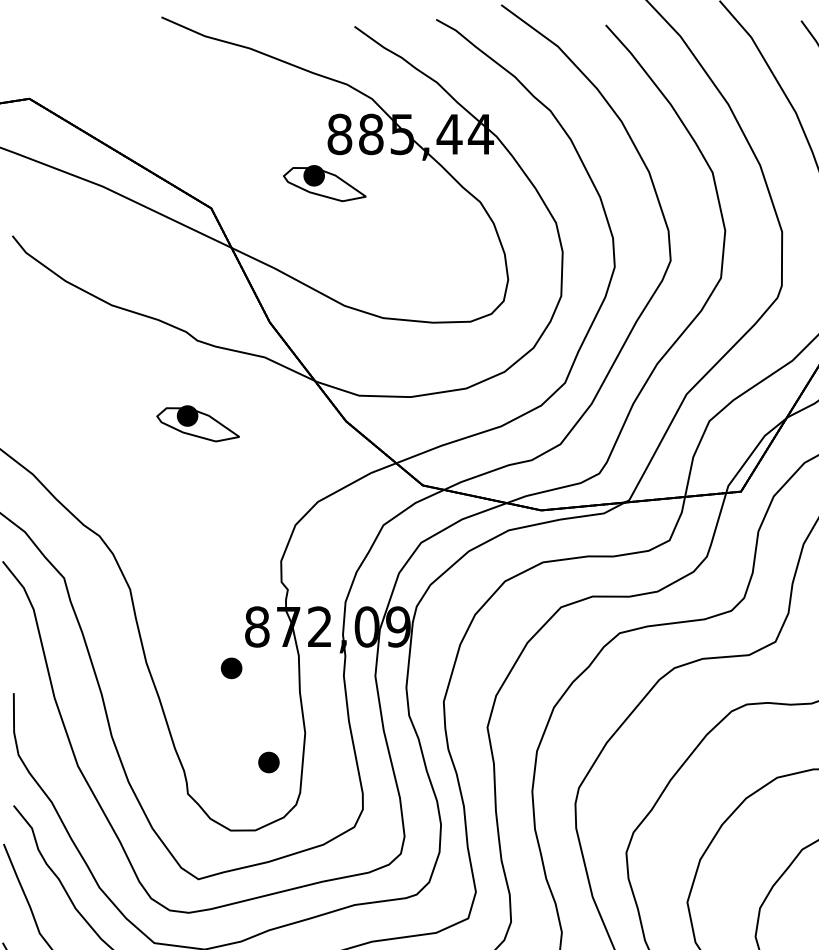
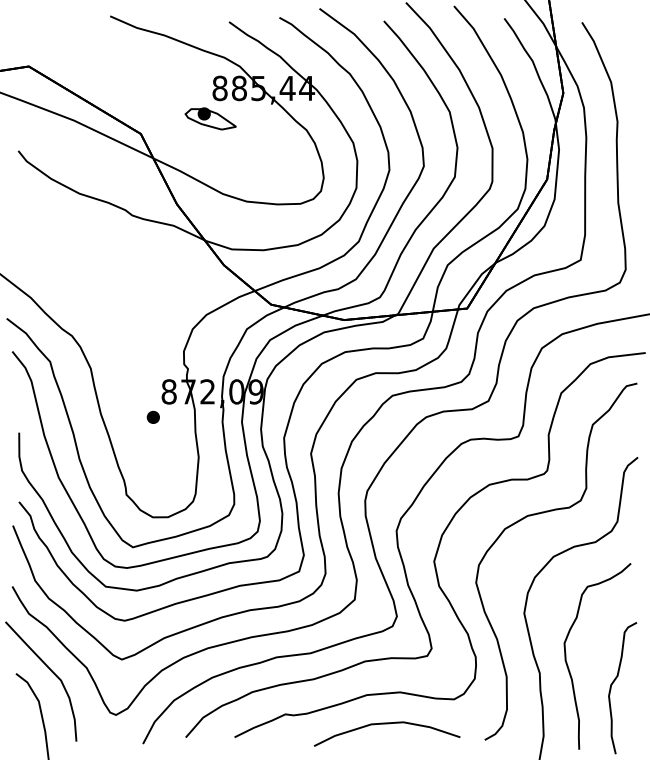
part: (197, 423) -> (132, 266), removed
part: (267, 761) -> (175, 474), removed

